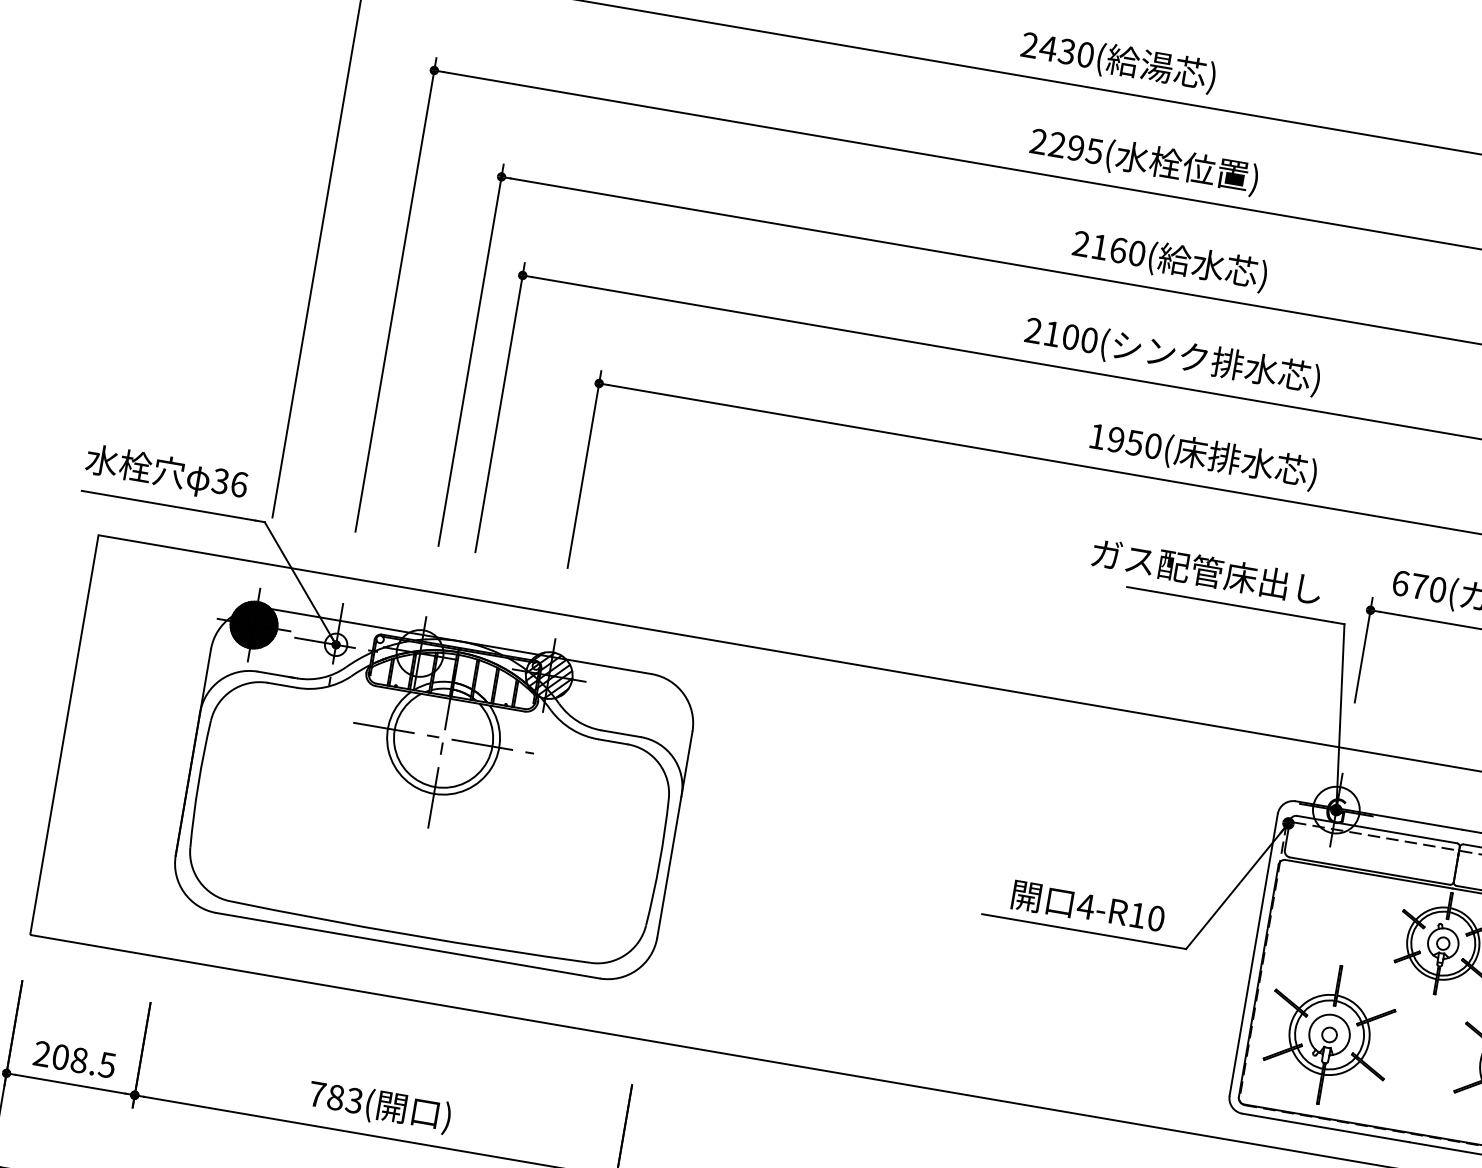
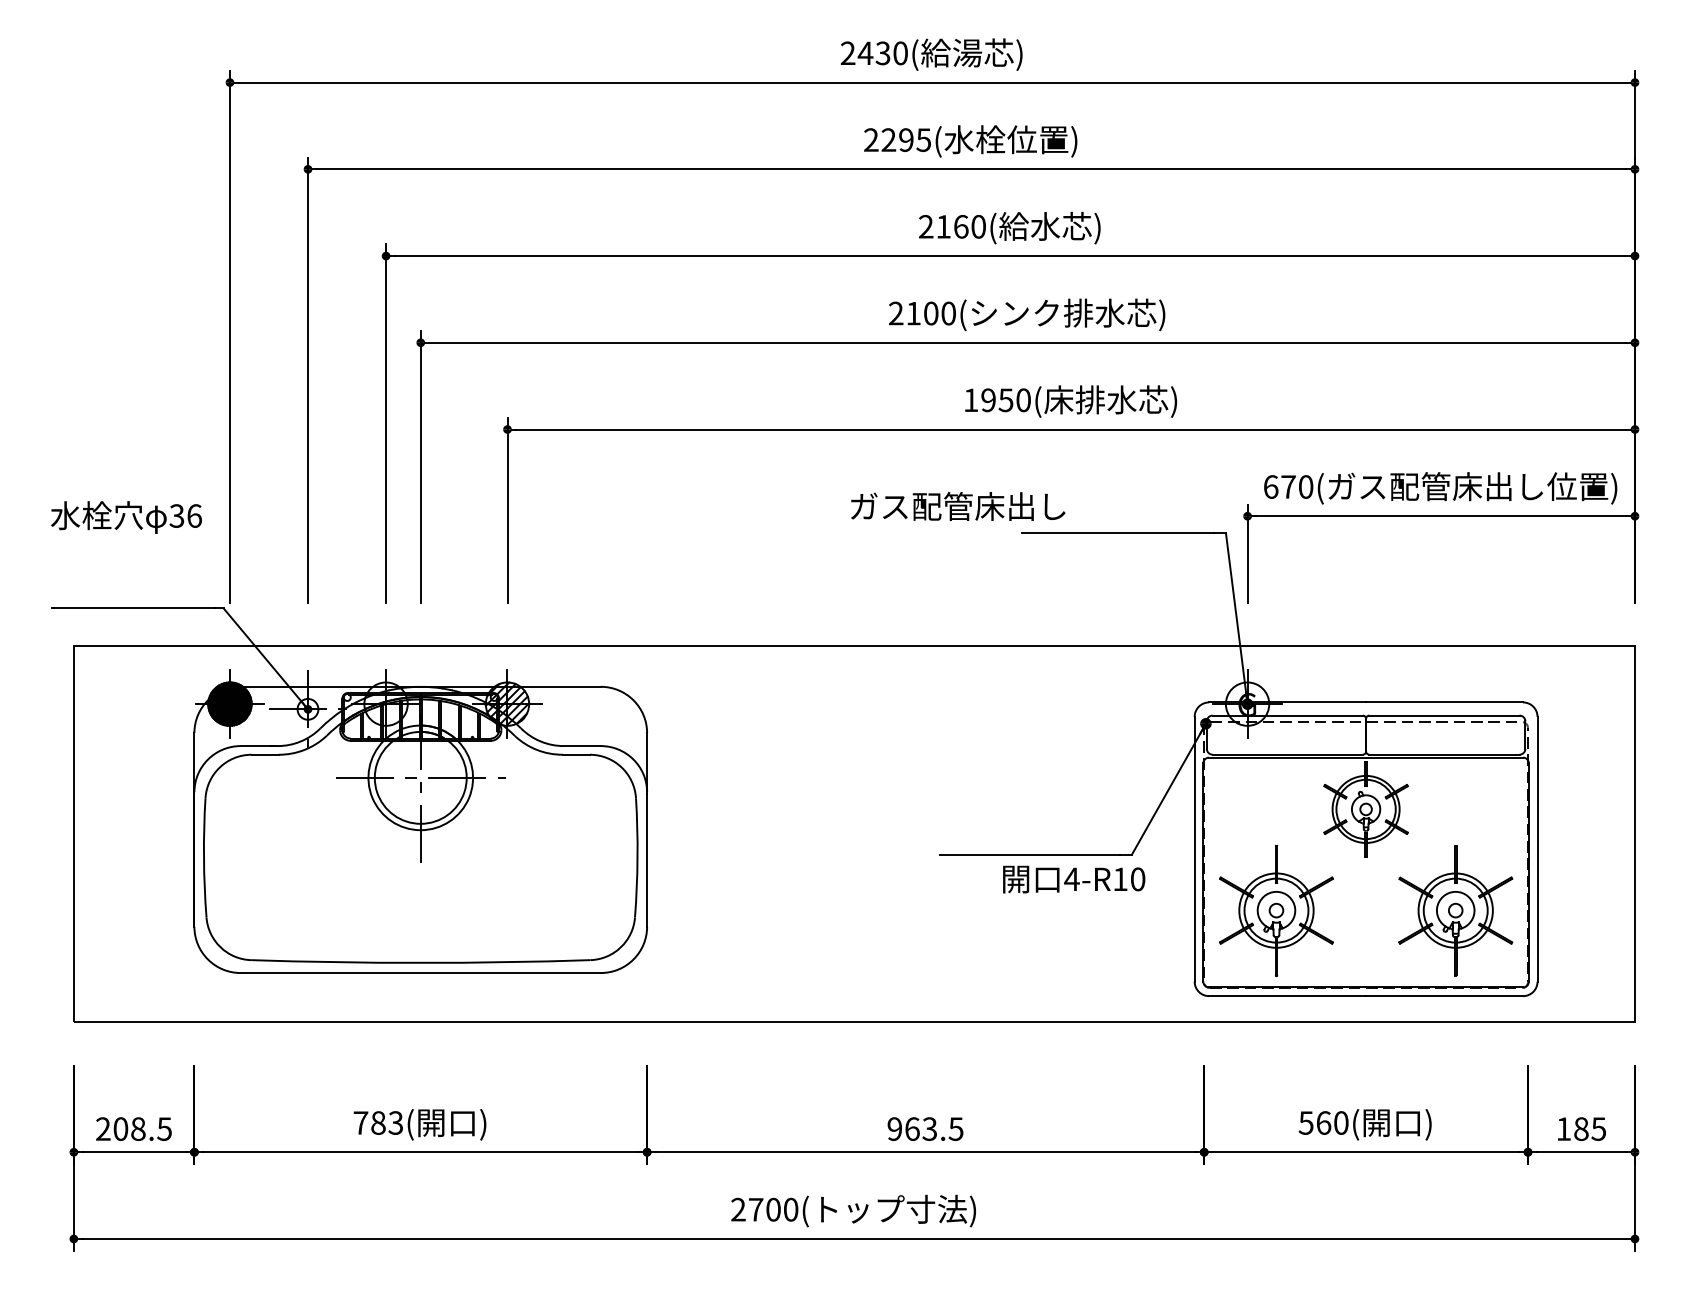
text: (166, 473) -> (126, 517), moved
text: (1207, 571) -> (958, 506), moved
text: (1088, 907) -> (1074, 879), moved

